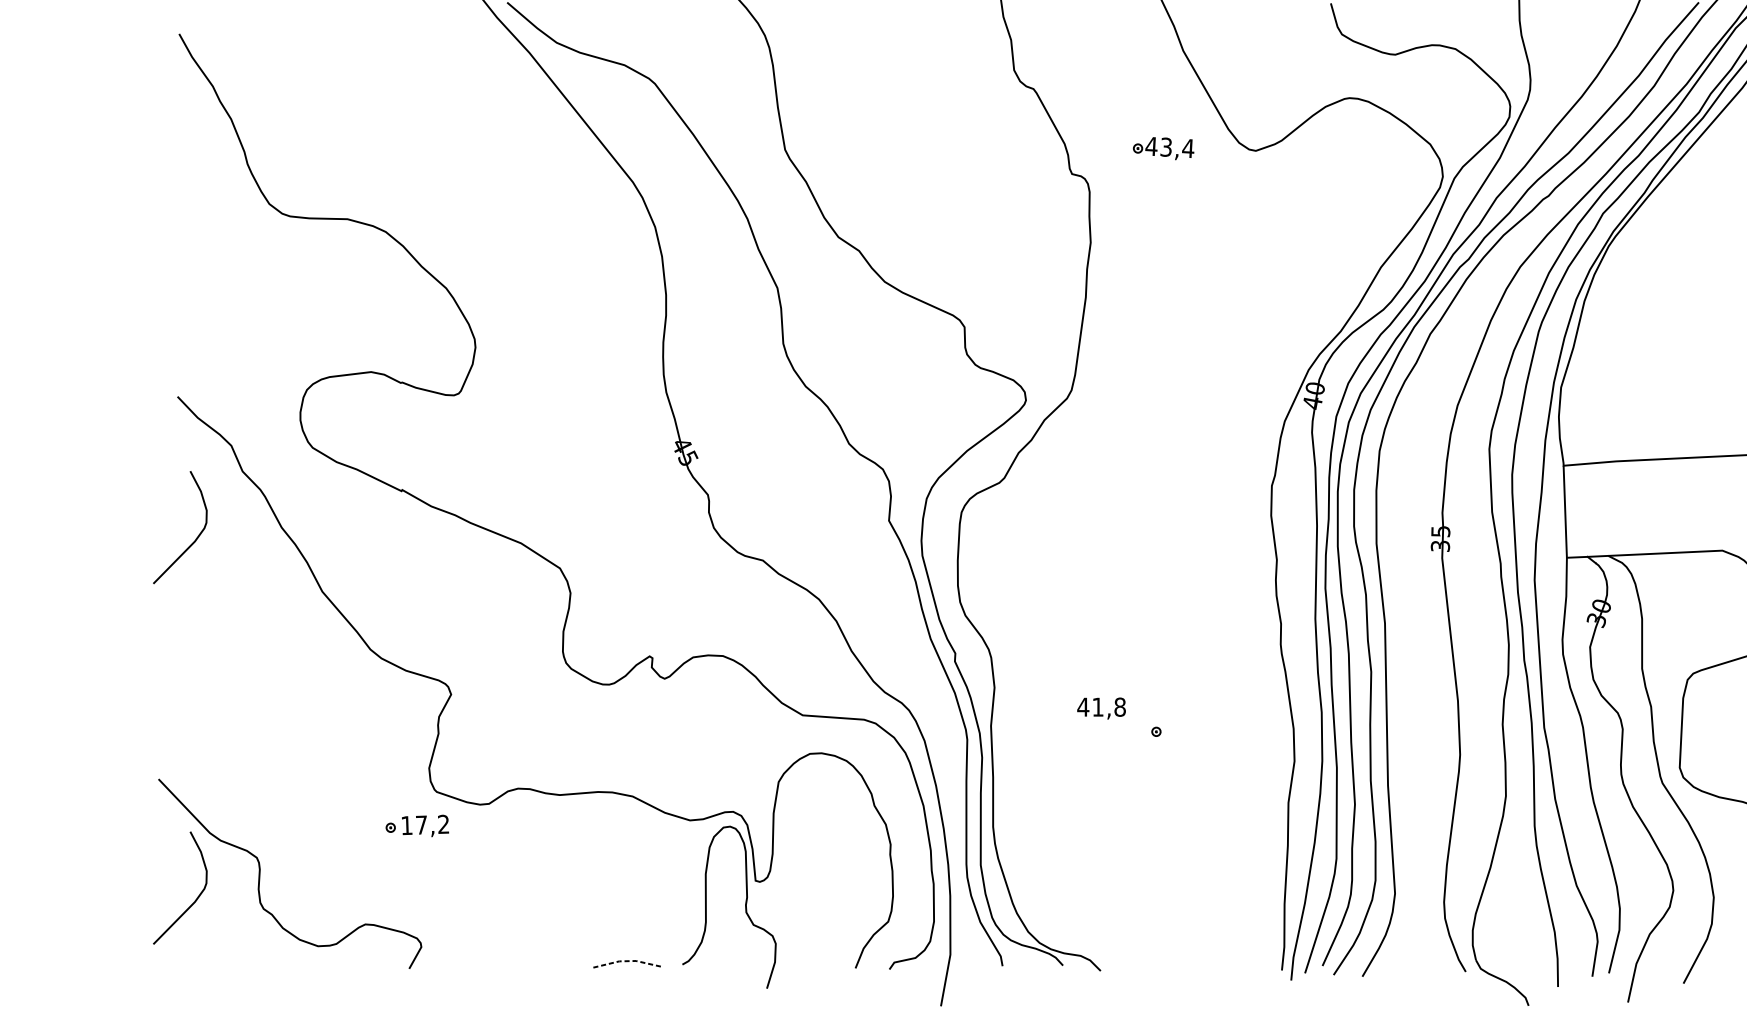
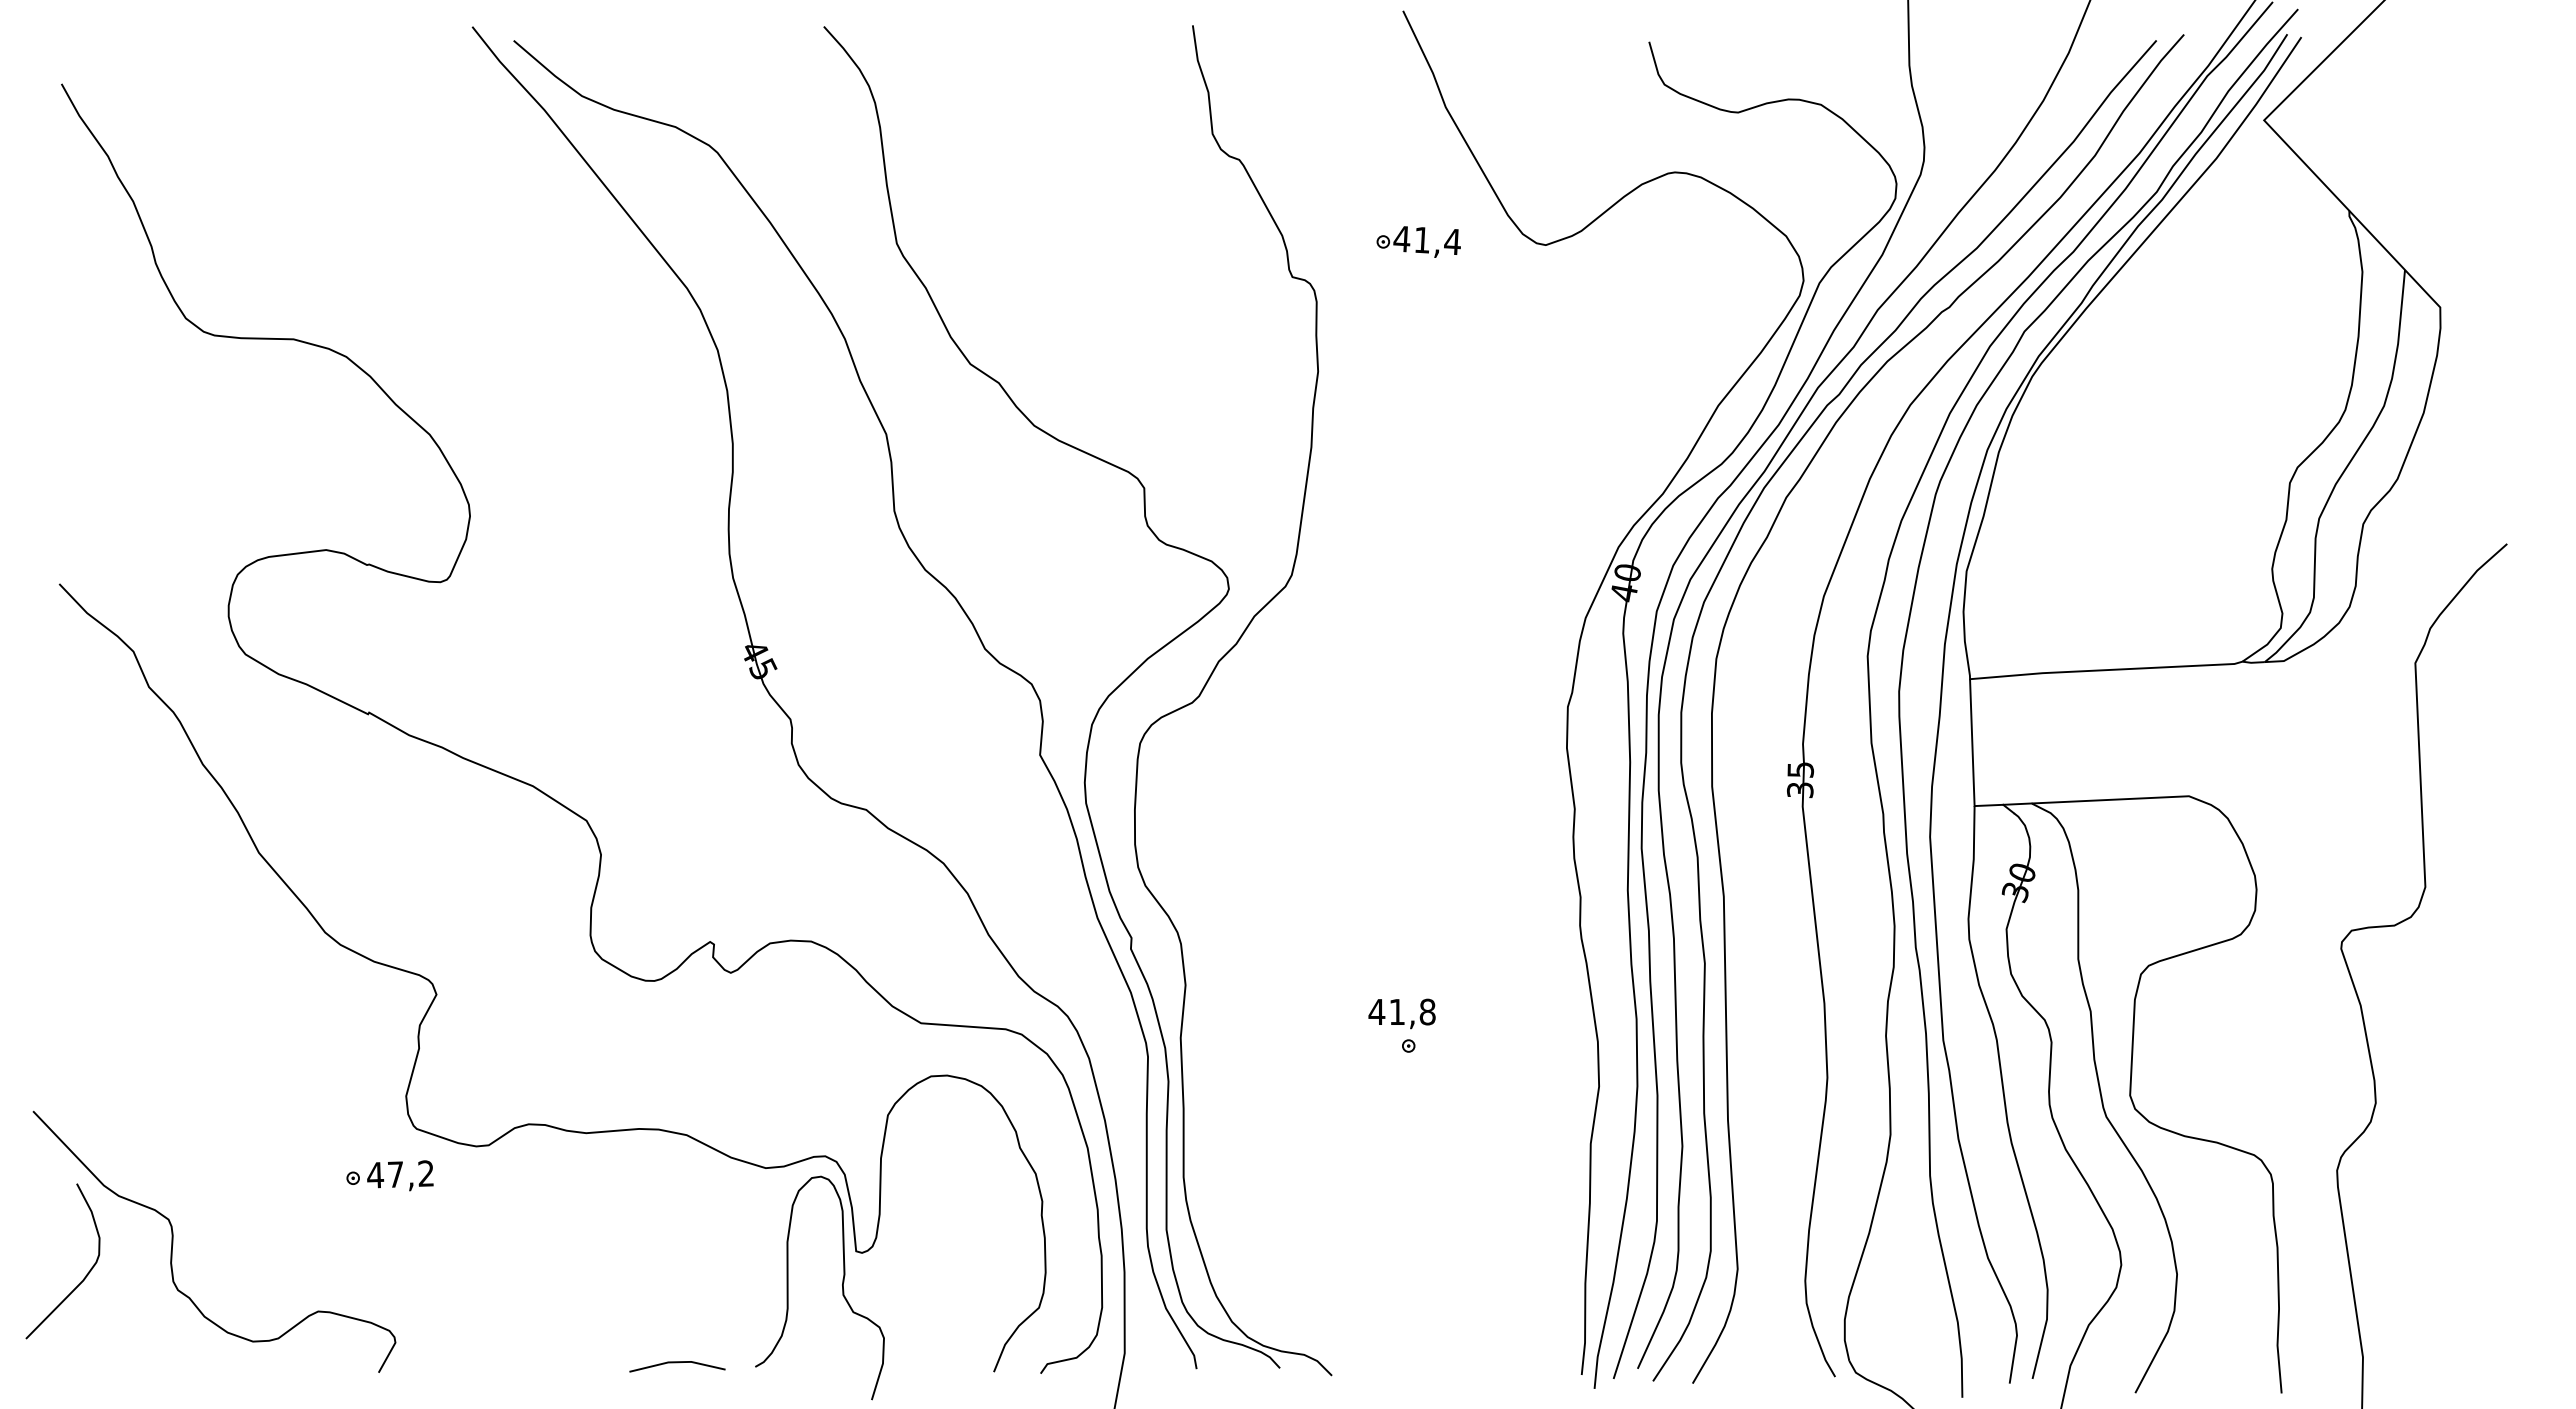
text: (1165, 146) -> (1421, 239), 43,4 -> 41,4
curve: (194, 540) -> (82, 782), removed
text: (1101, 708) -> (1401, 1013), moved
text: (406, 825) -> (375, 1175), 17,2 -> 47,2
line: (626, 961) -> (677, 1362), dashed -> solid

